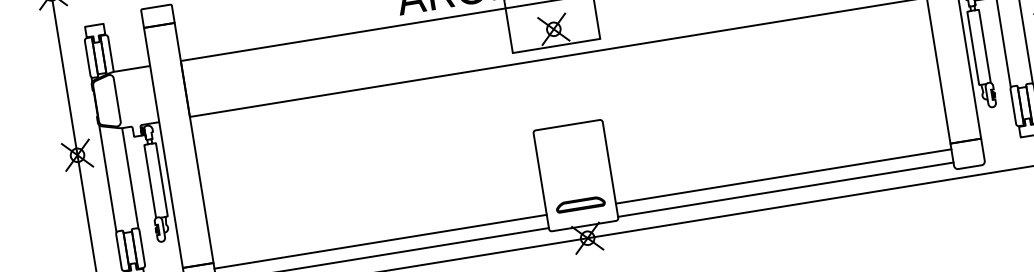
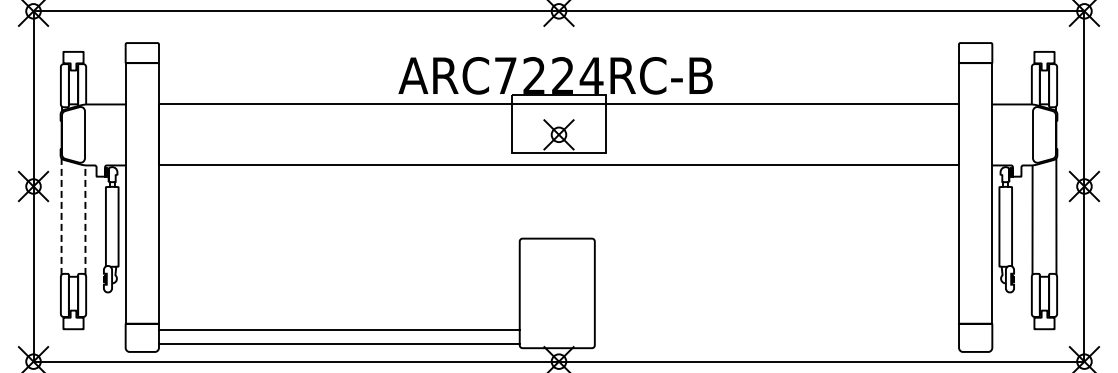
line: (783, 176) -> (776, 329), removed
line: (107, 178) -> (61, 216), solid -> dashed
line: (130, 178) -> (85, 220), solid -> dashed
line: (785, 189) -> (776, 344), removed
part: (580, 204) -> (557, 324), removed

